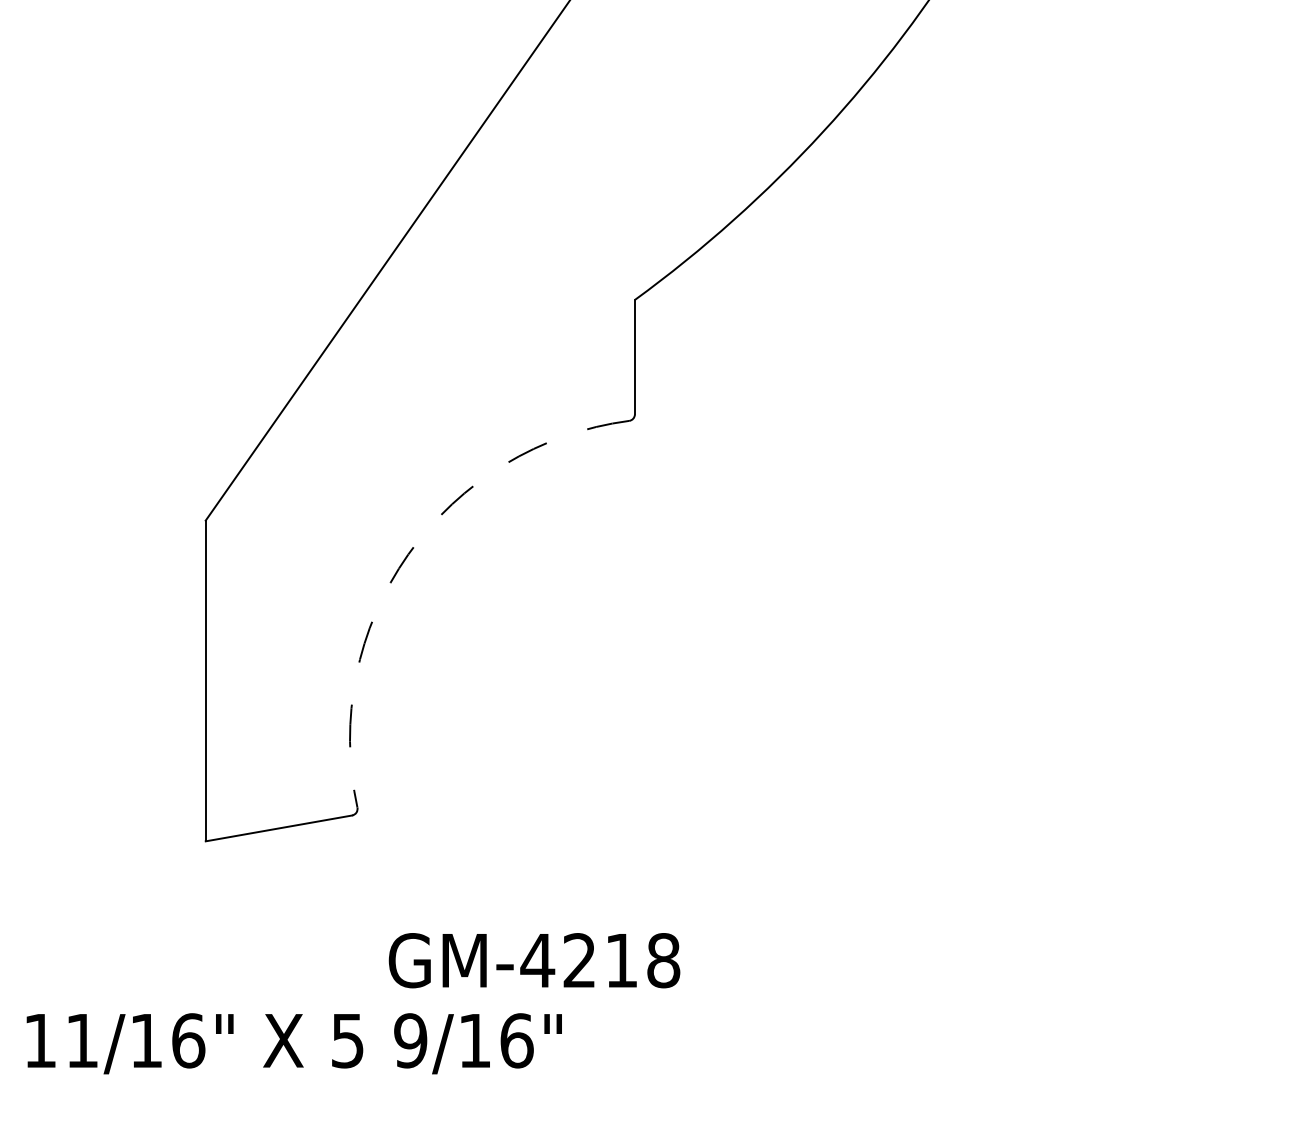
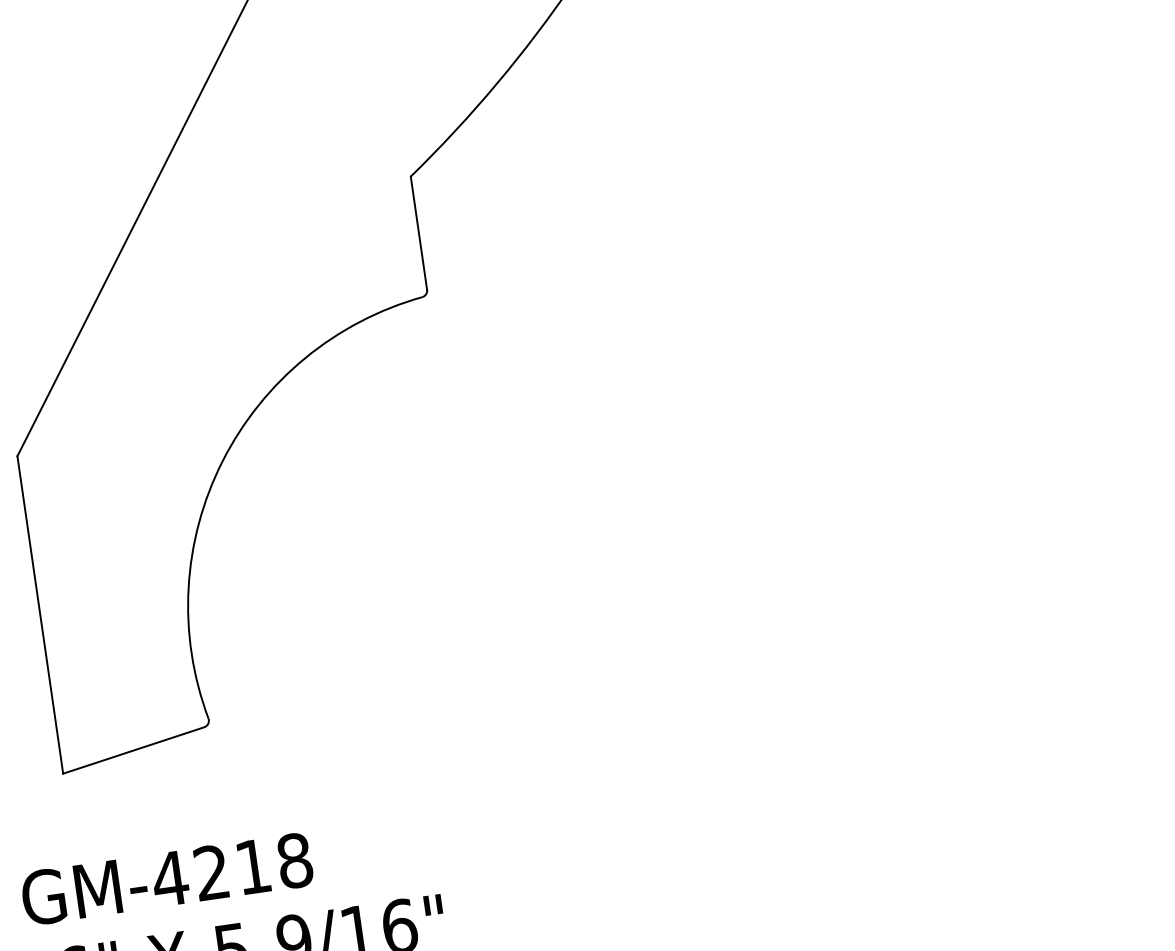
arc: (408, 554) -> (222, 460), dashed -> solid
text: (534, 960) -> (167, 879), moved

